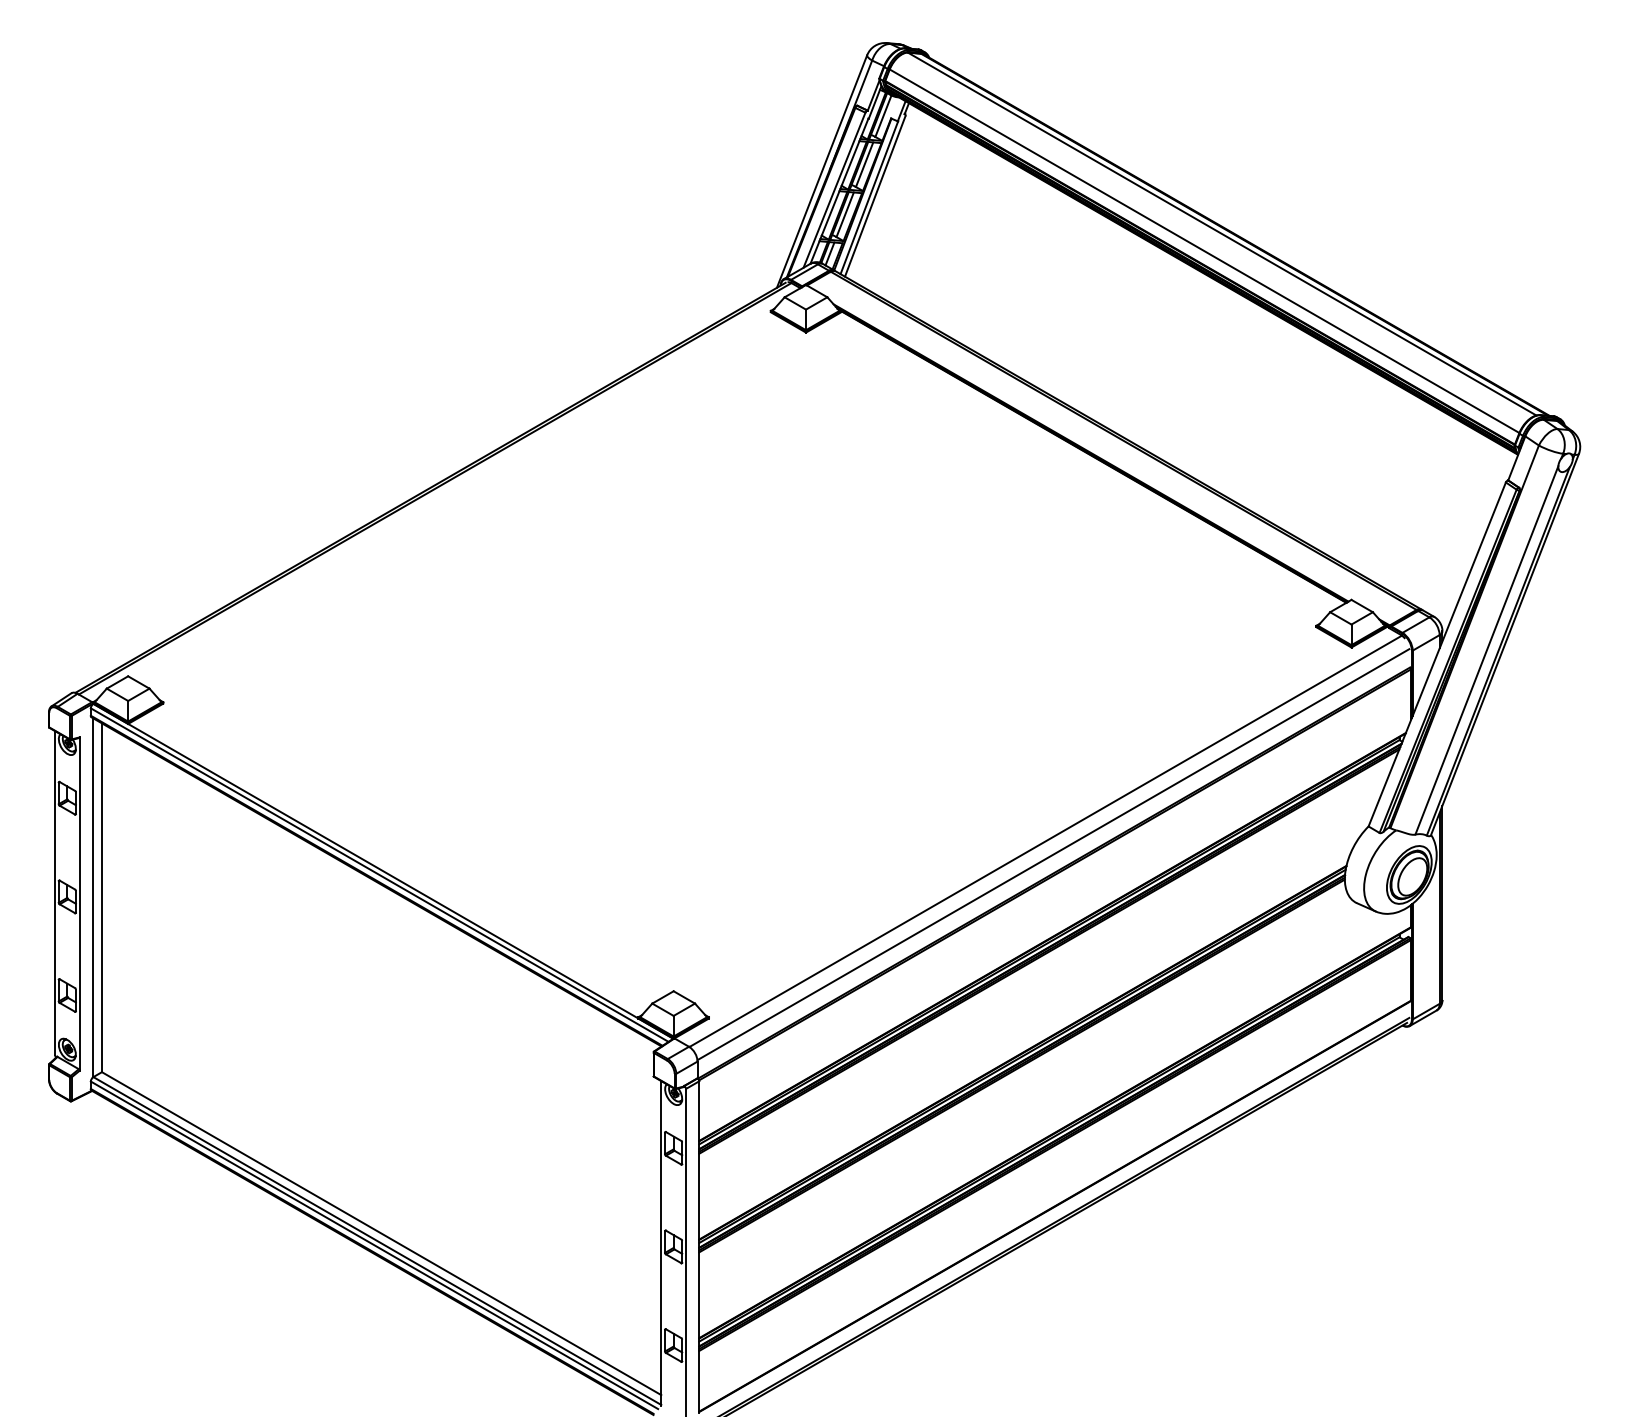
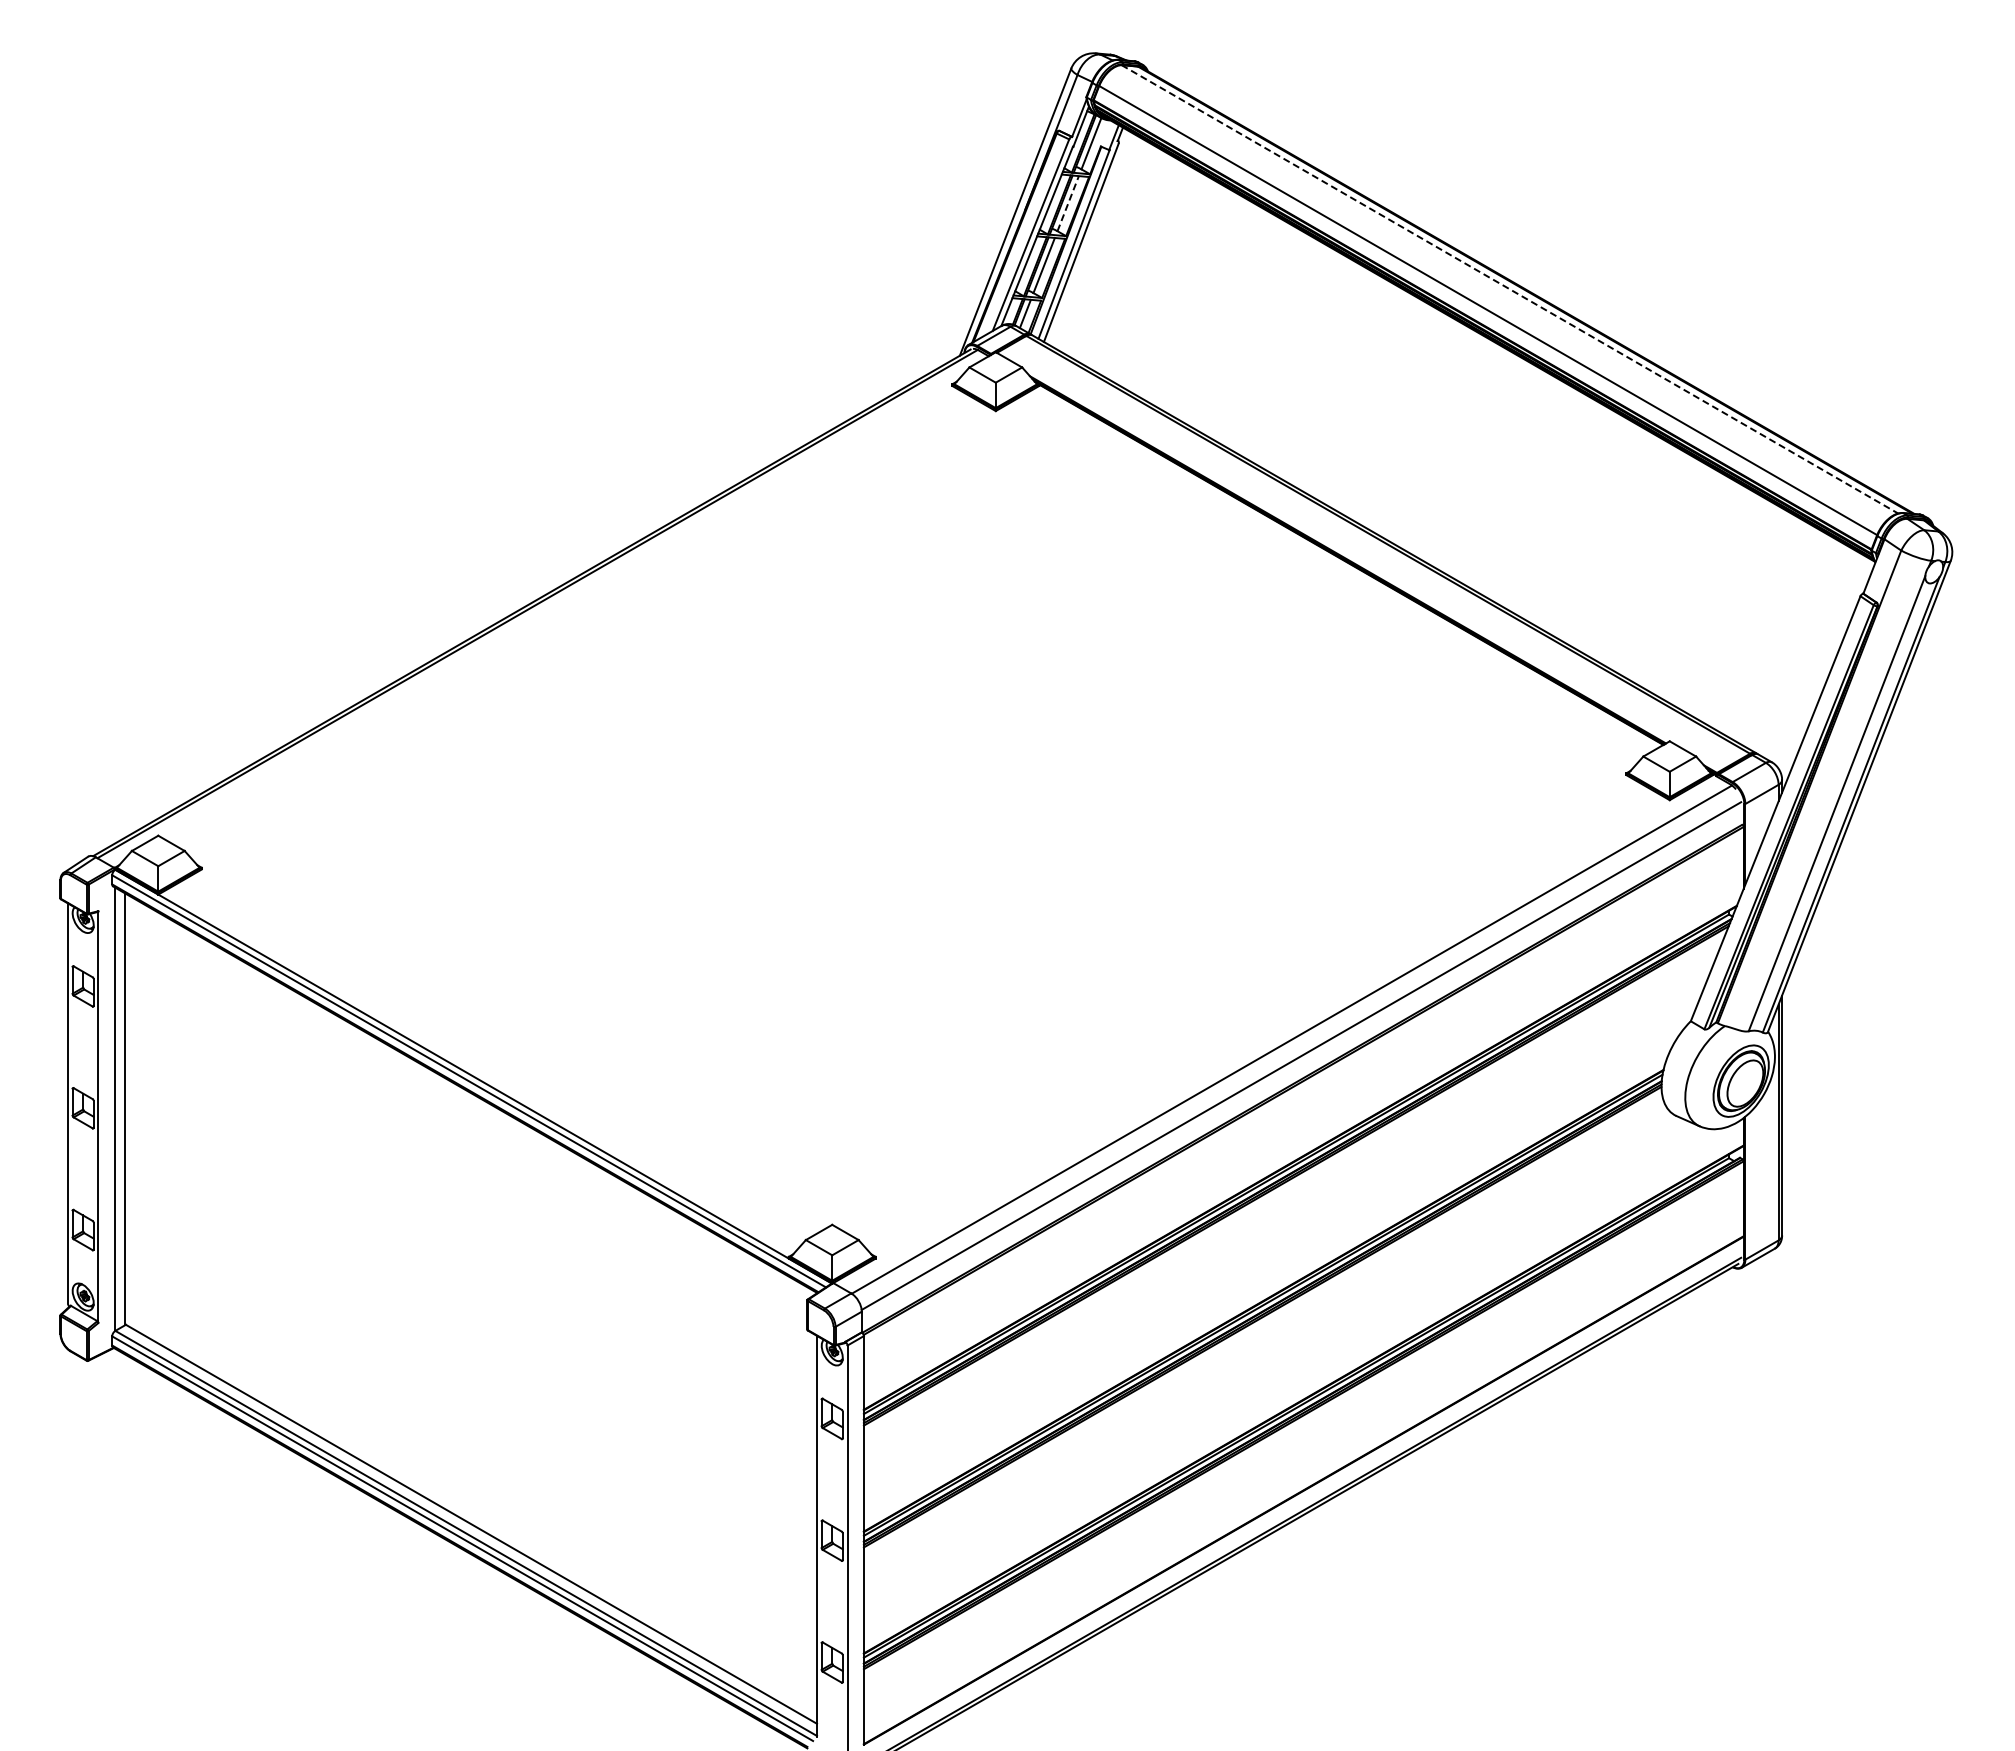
line: (864, 164) -> (1068, 203), solid -> dashed
line: (1222, 234) -> (1510, 289), solid -> dashed

